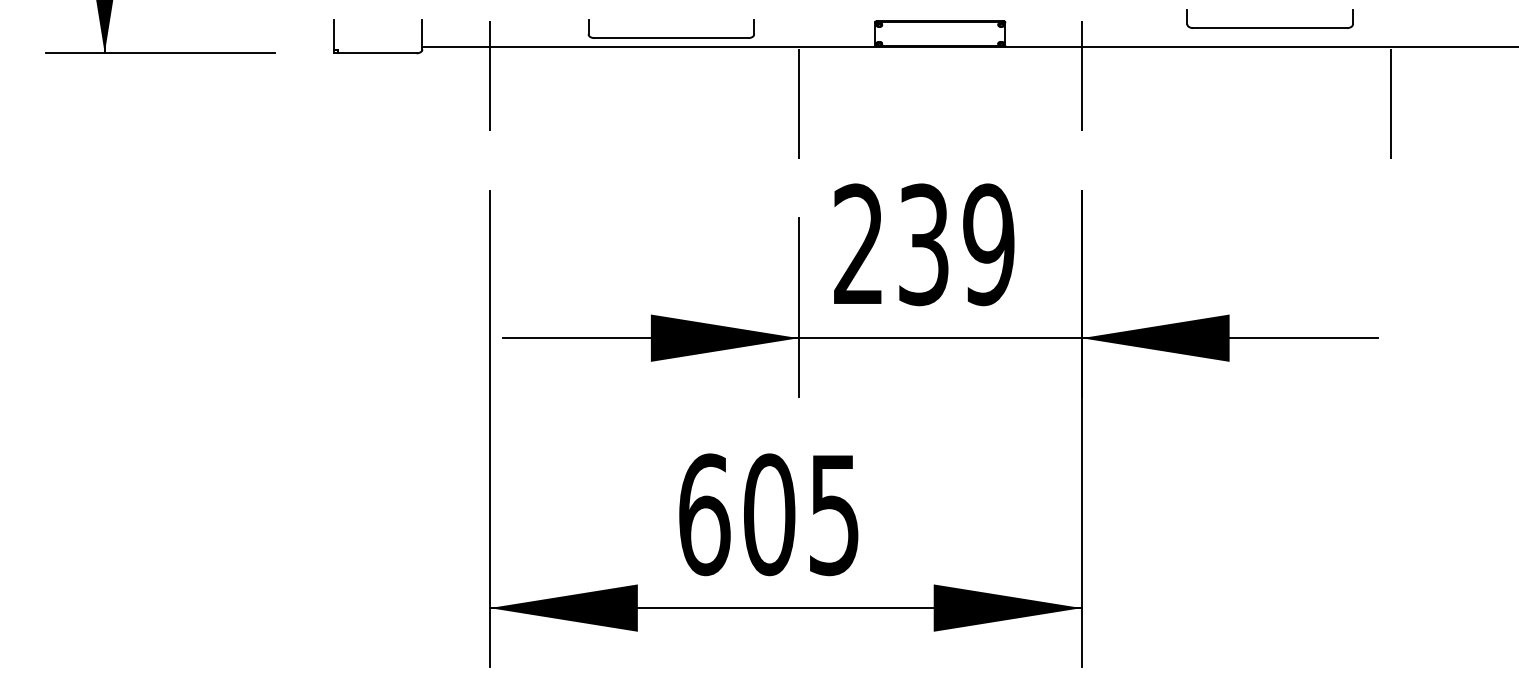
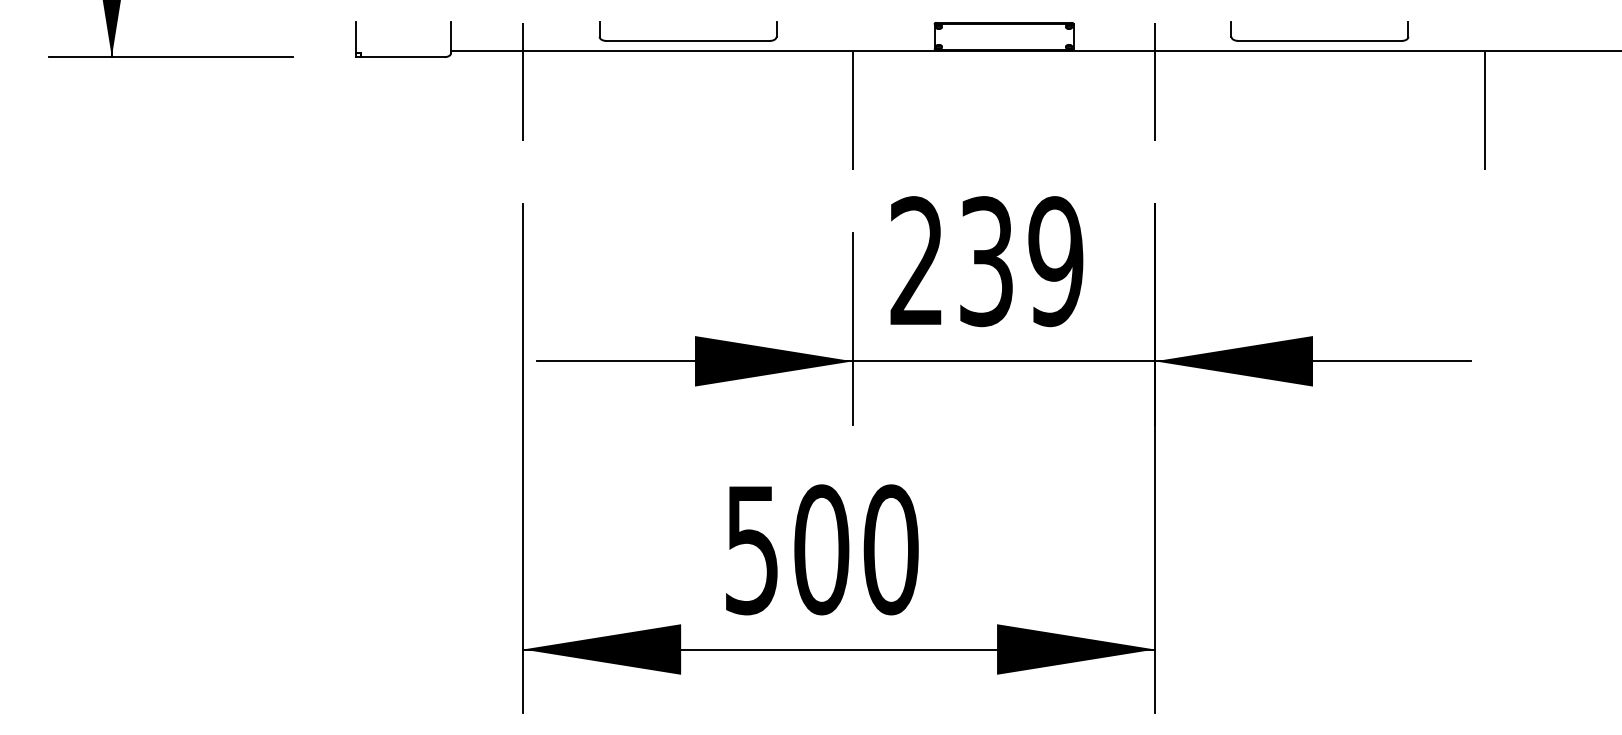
part: (1269, 27) -> (1319, 40), moved
part: (670, 37) -> (687, 40), moved
text: (769, 514) -> (821, 549), 605 -> 500

